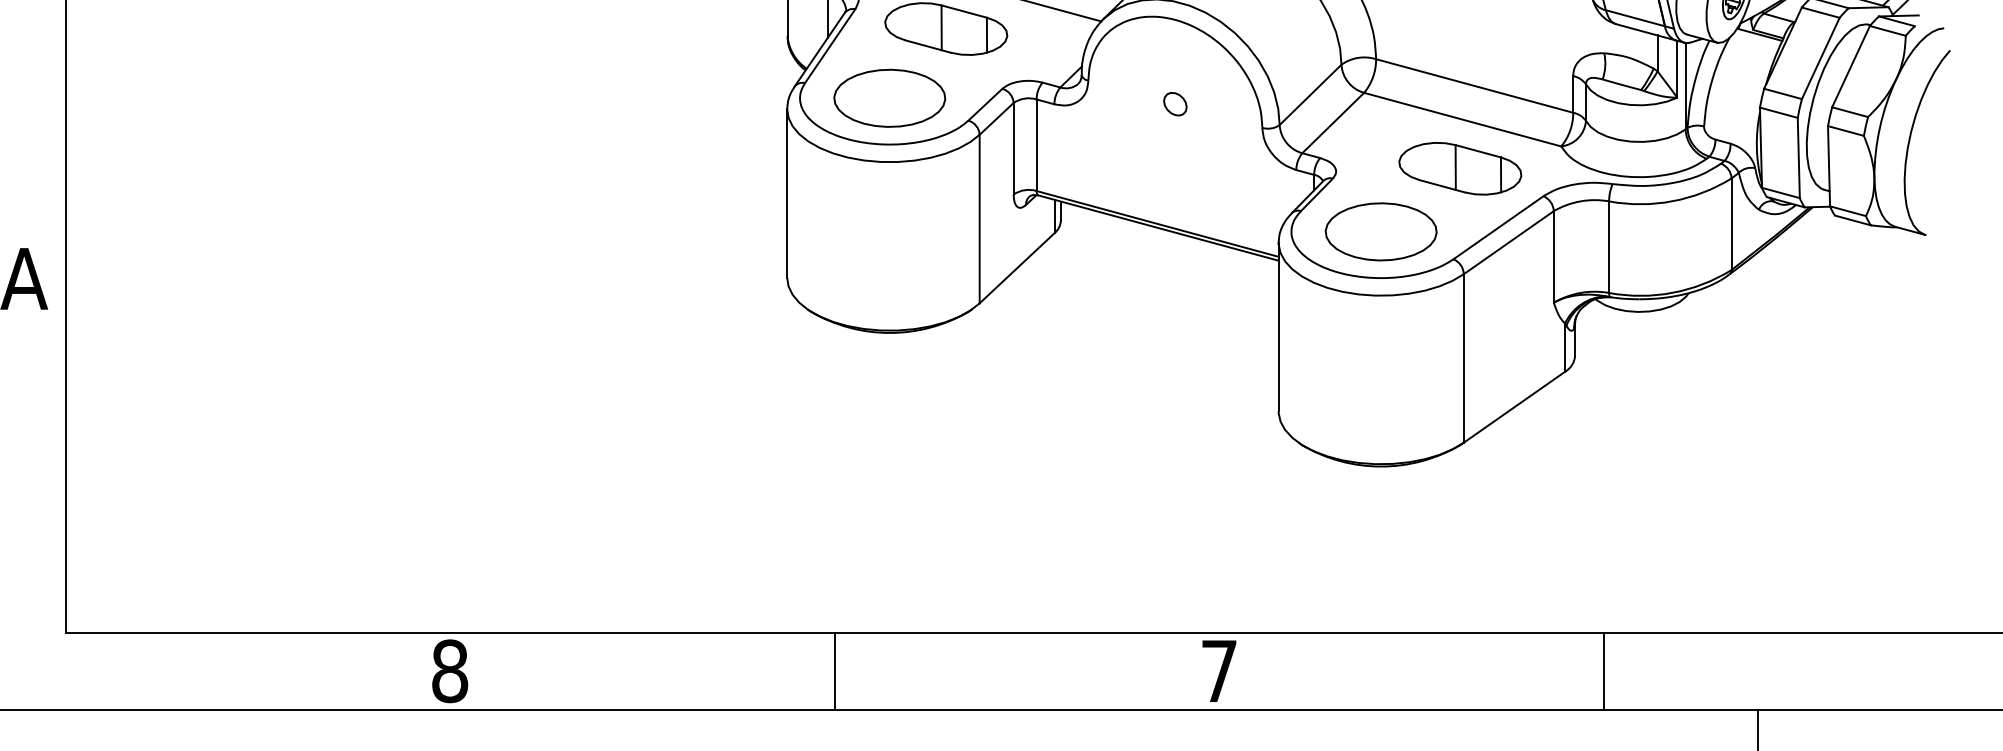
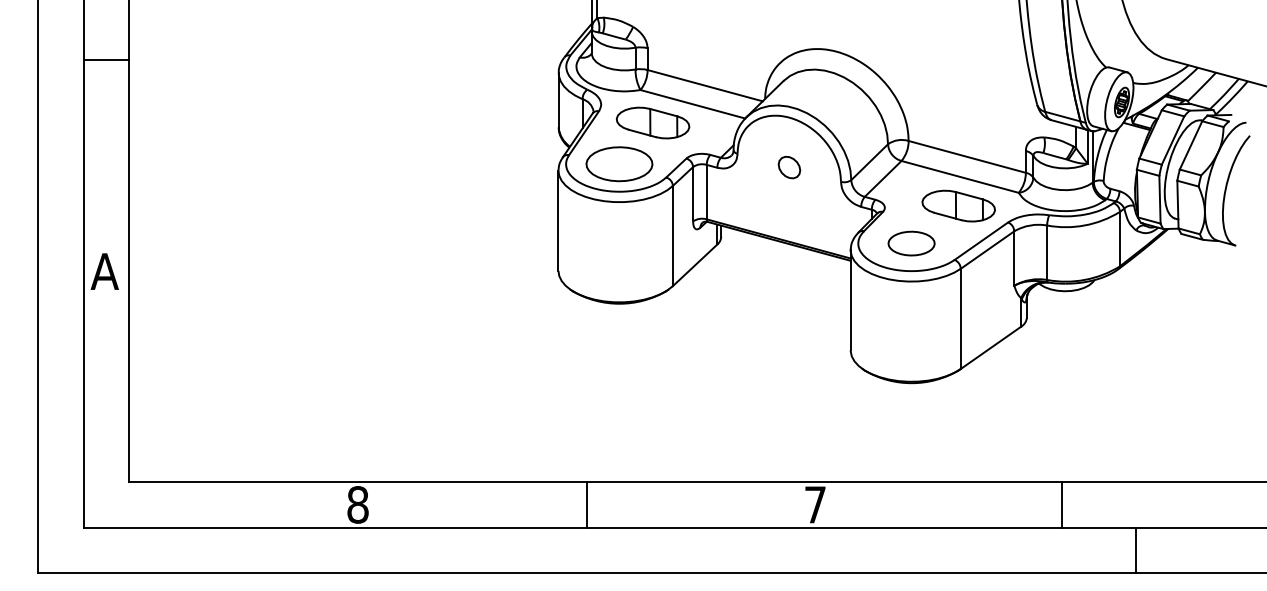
part: (1174, 103) -> (788, 167), size x1.6
part: (1380, 231) -> (911, 243), size x0.7
line: (1604, 670) -> (1062, 504), moved

